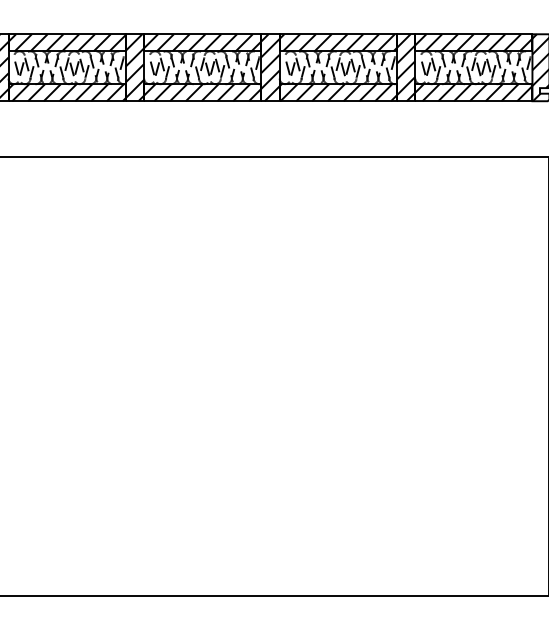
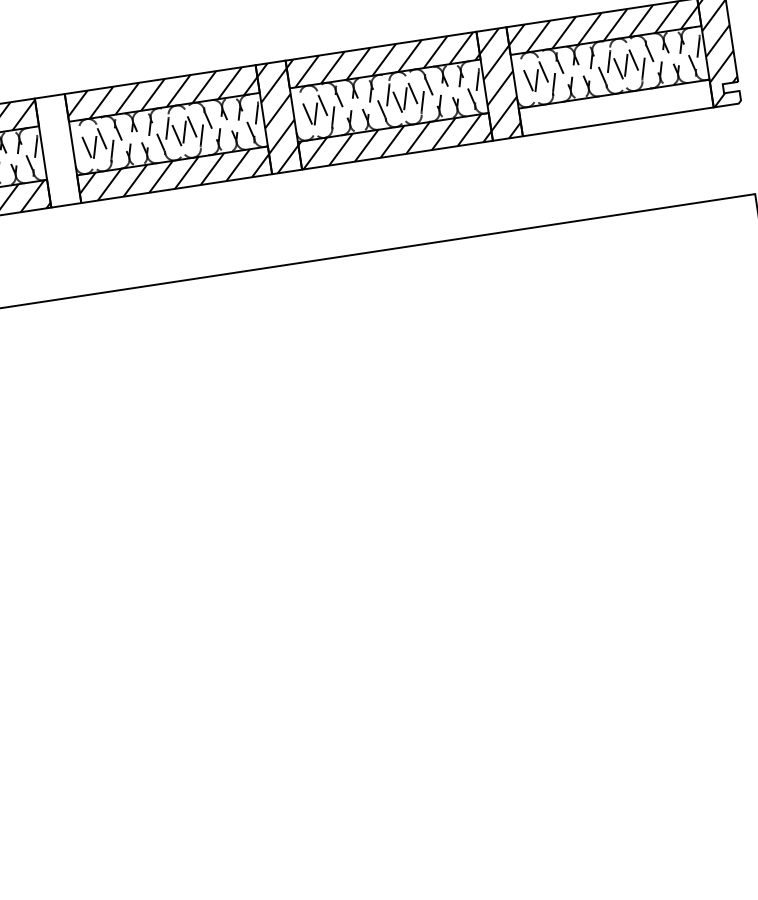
hatch: (134, 67) -> (57, 150), removed
hatch: (473, 92) -> (615, 107), removed

